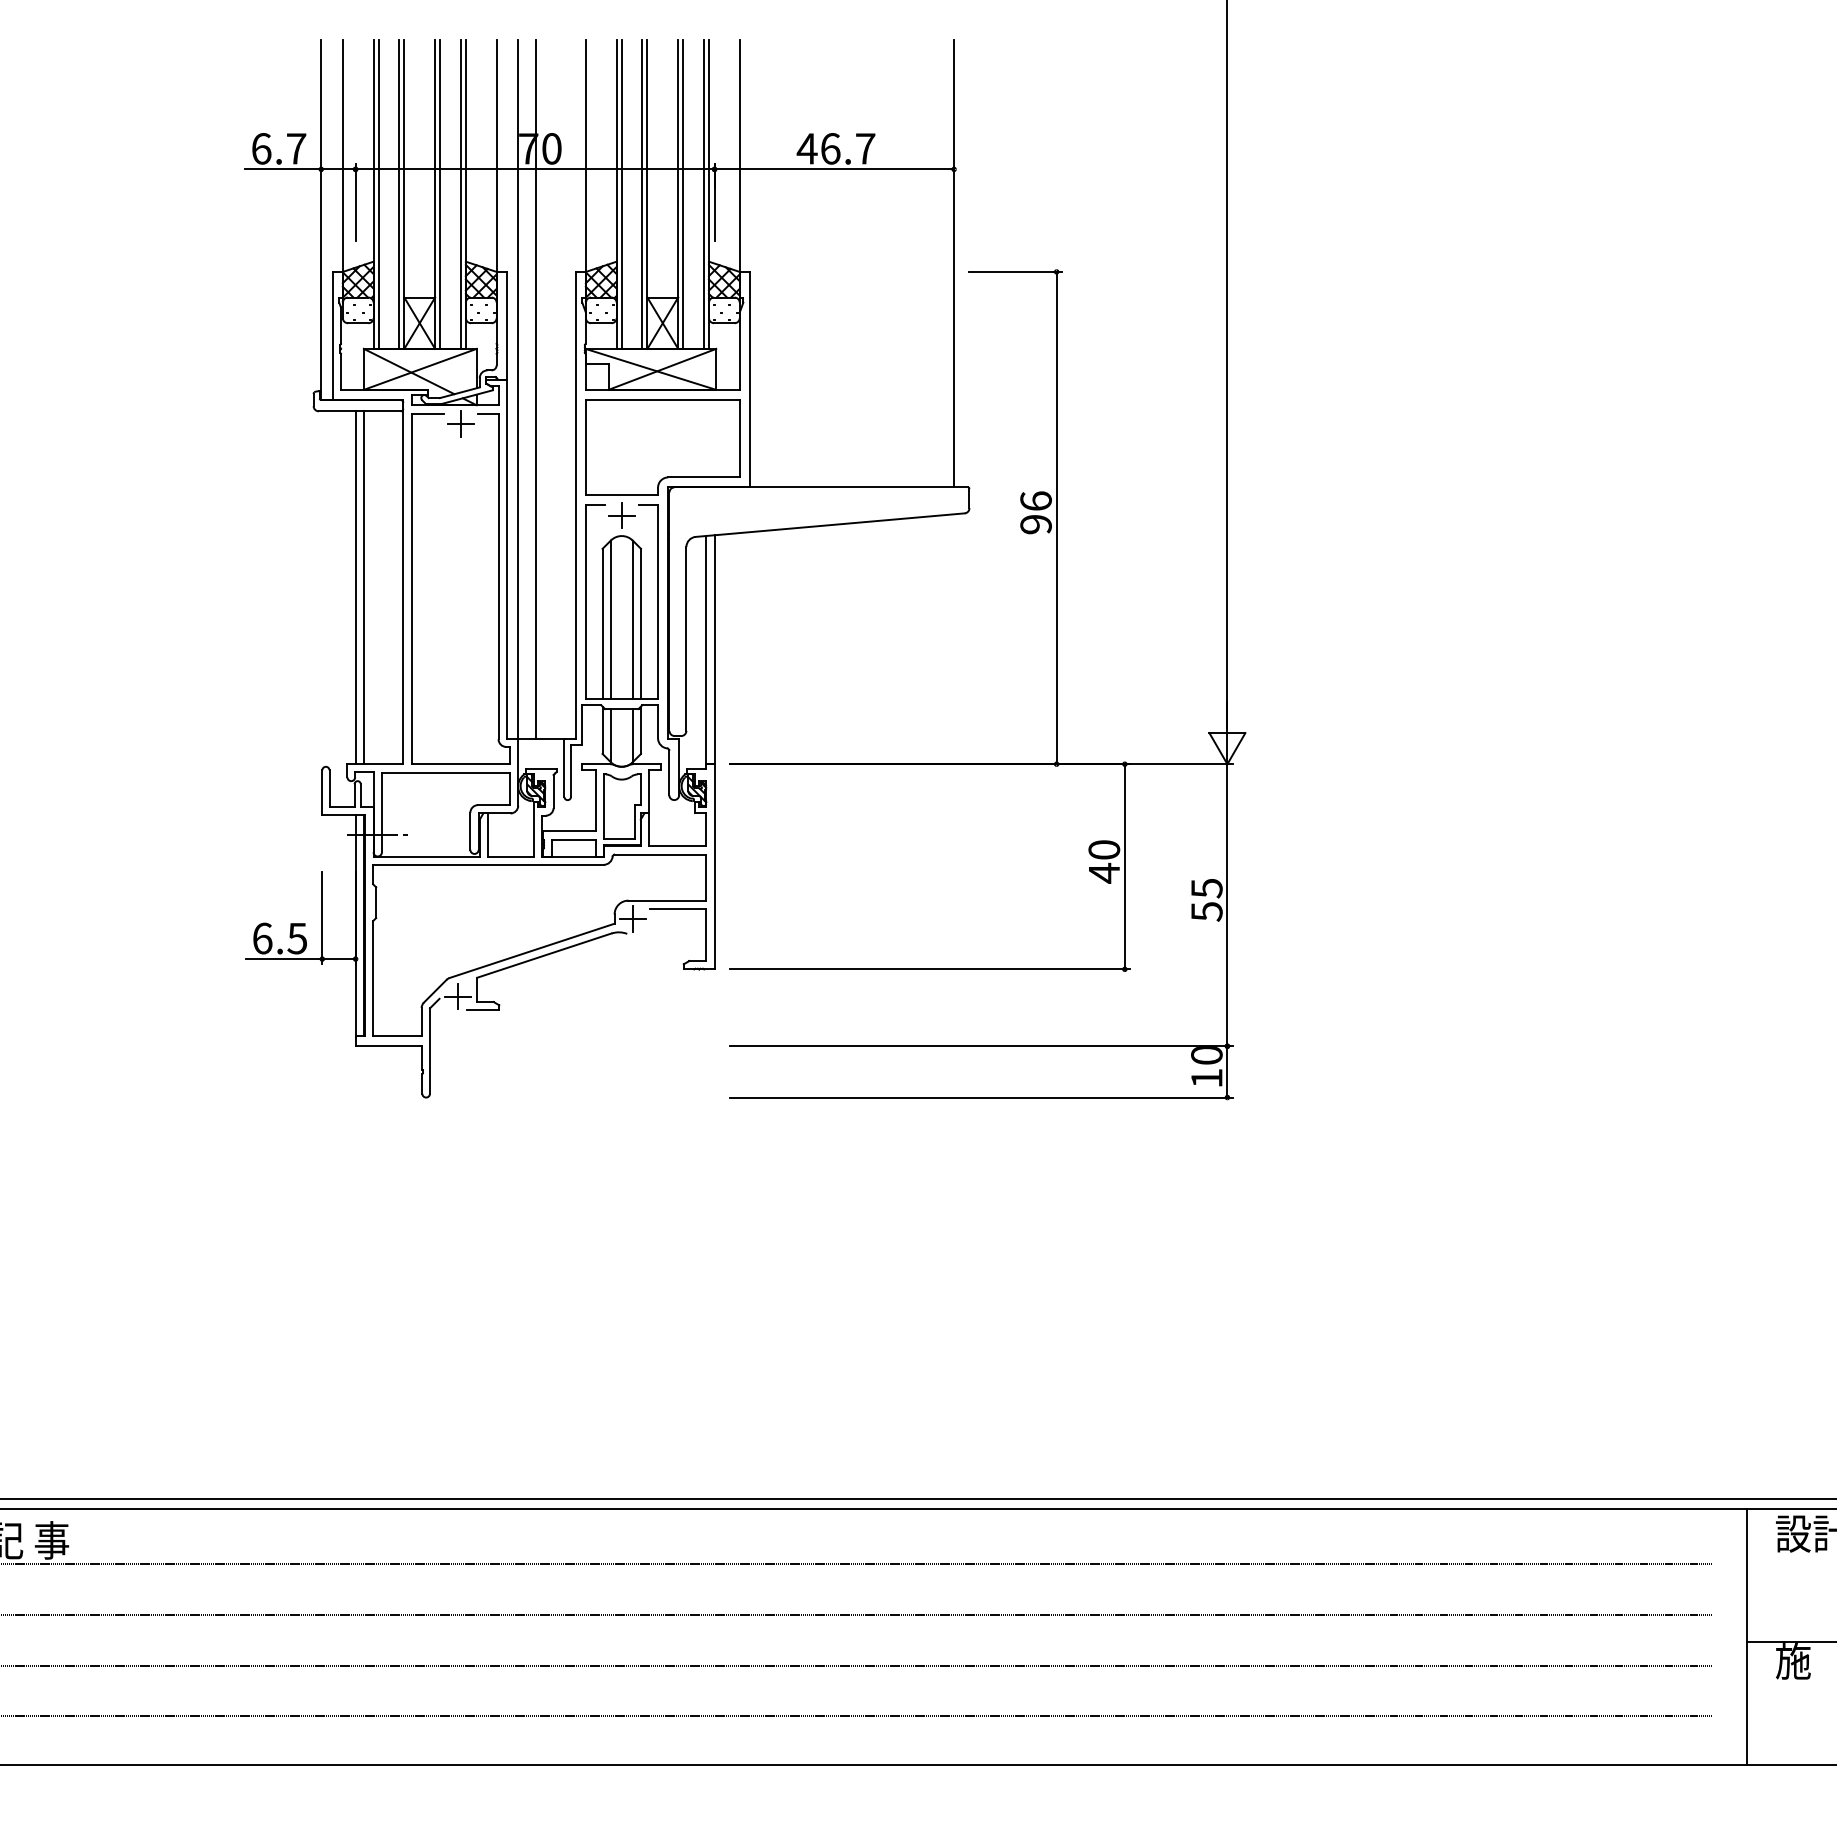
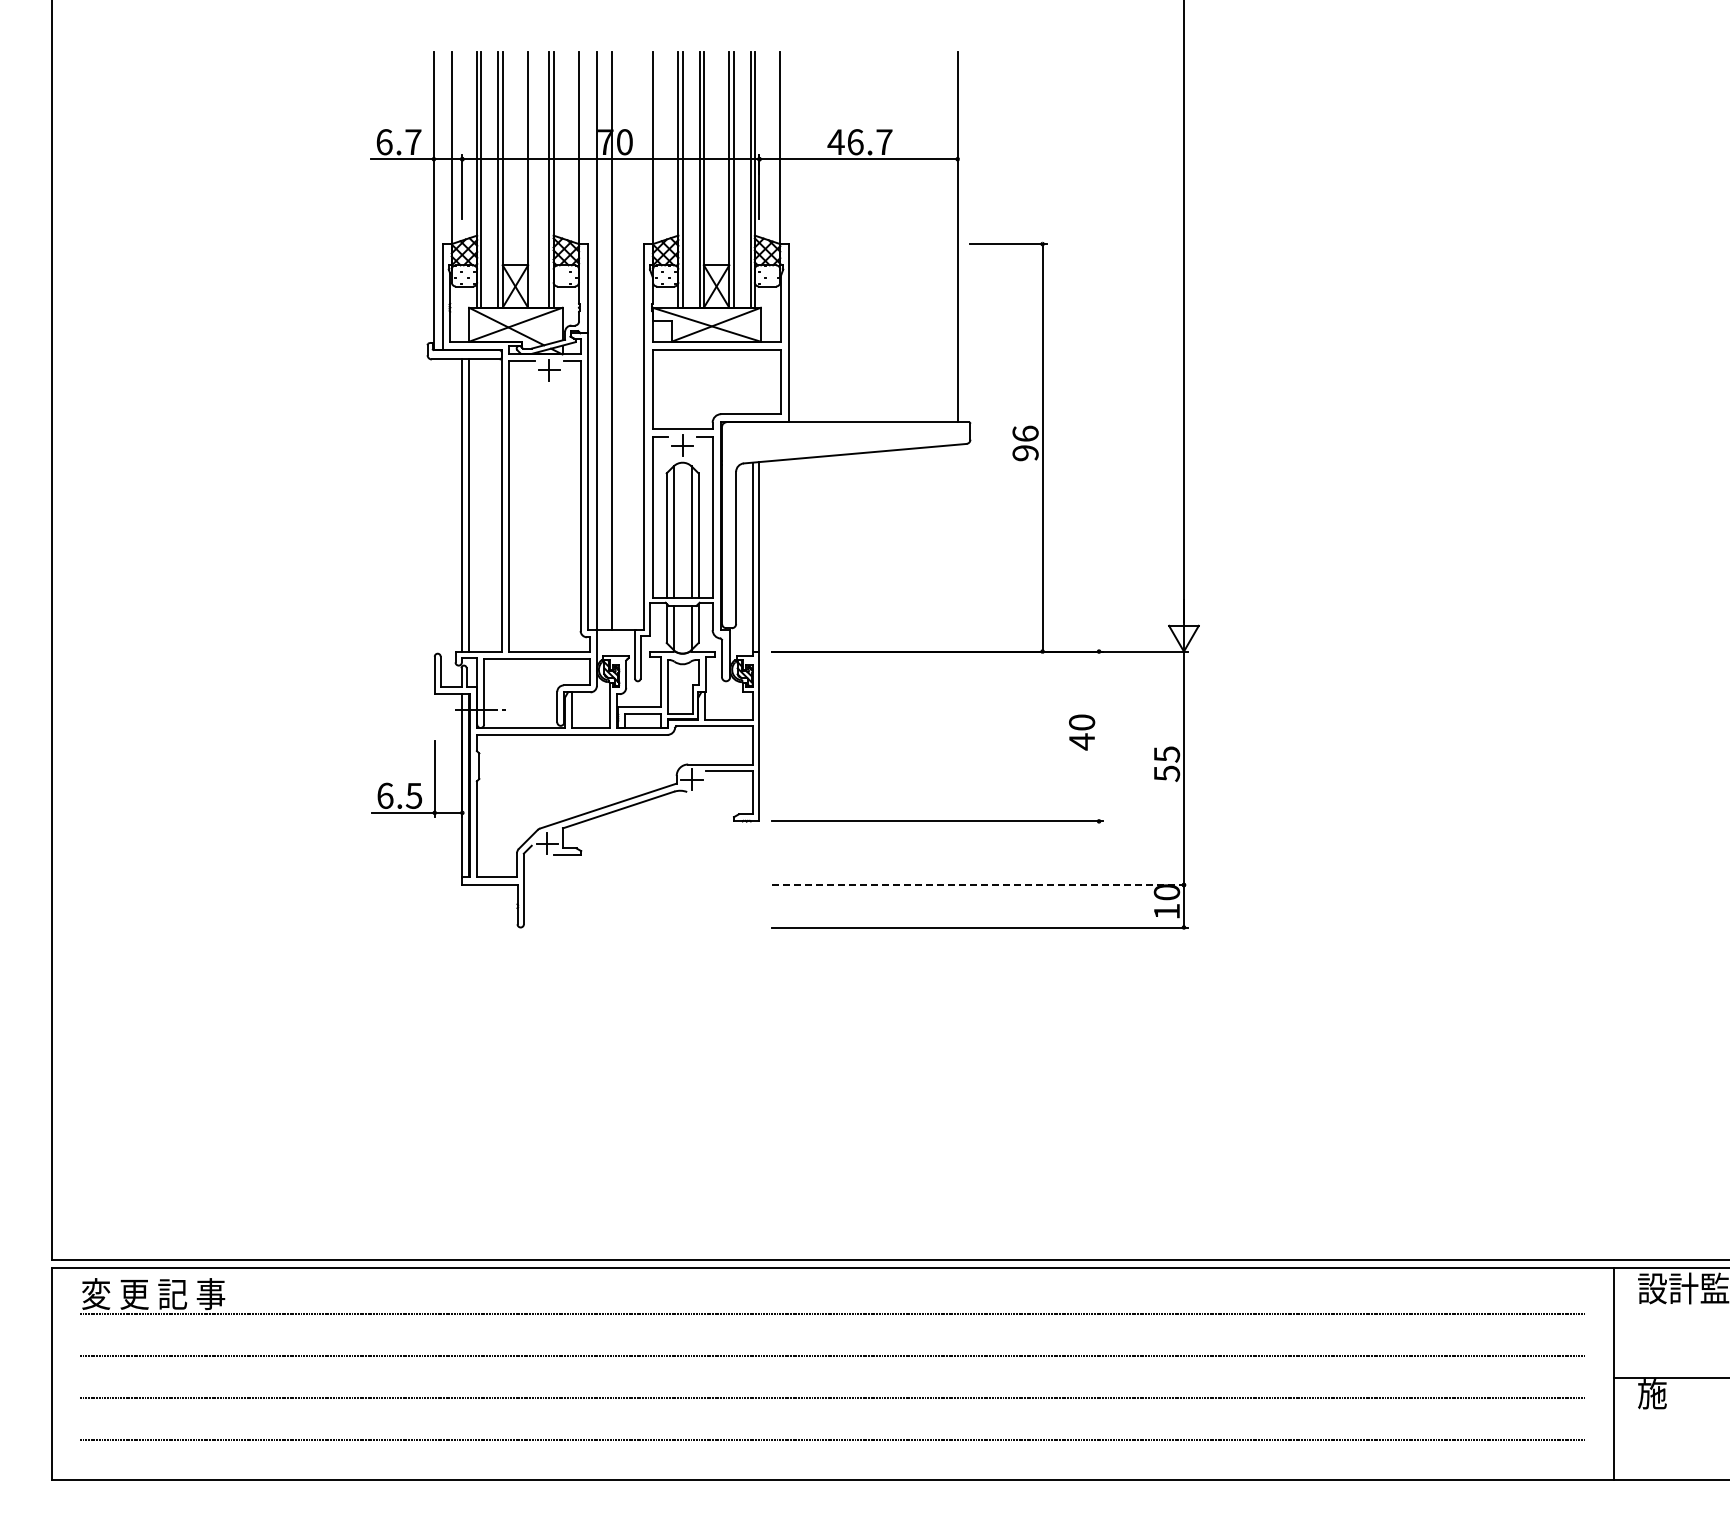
line: (440, 193) -> (532, 179), removed
line: (1125, 866) -> (1099, 736), removed
line: (981, 1046) -> (980, 885), solid -> dashed

